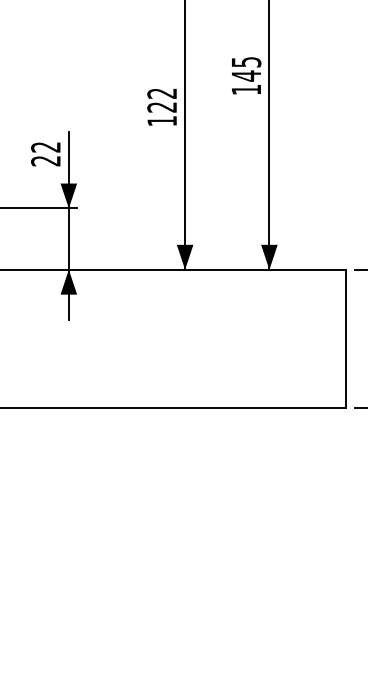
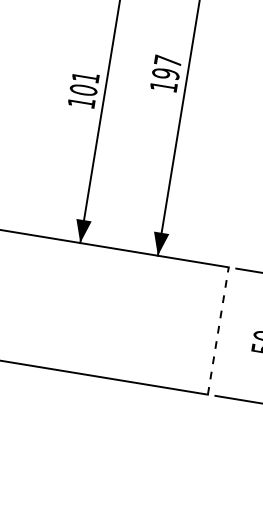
text: (246, 69) -> (166, 67), 145 -> 197
text: (162, 100) -> (84, 83), 122 -> 101
line: (346, 338) -> (218, 330), solid -> dashed

